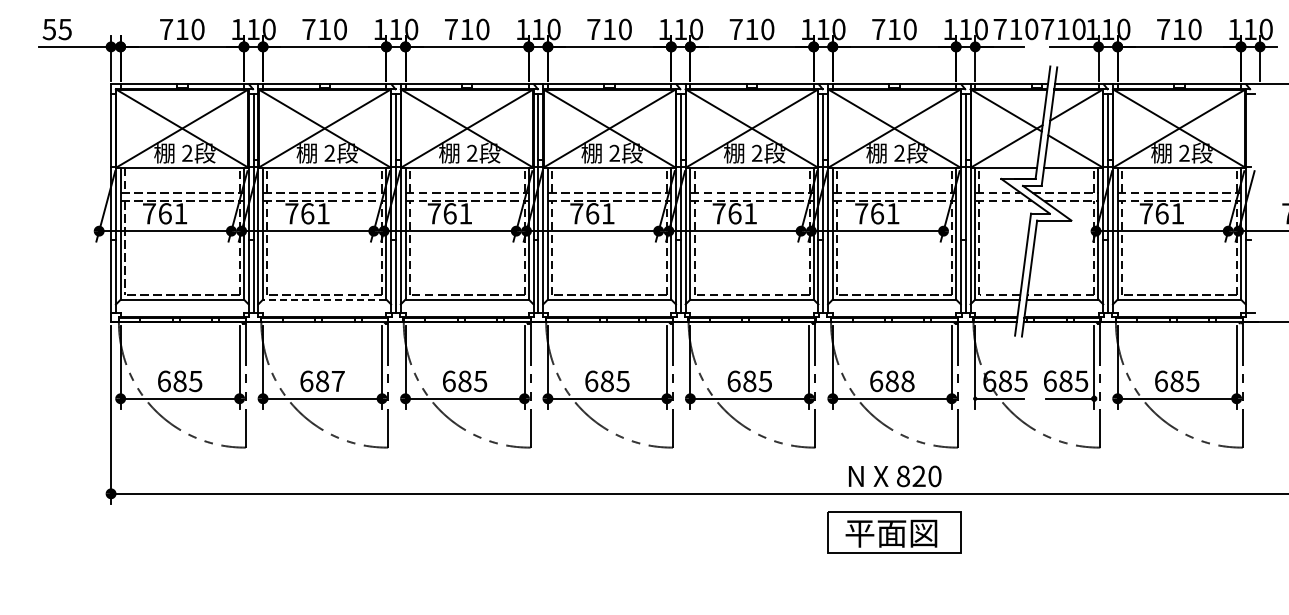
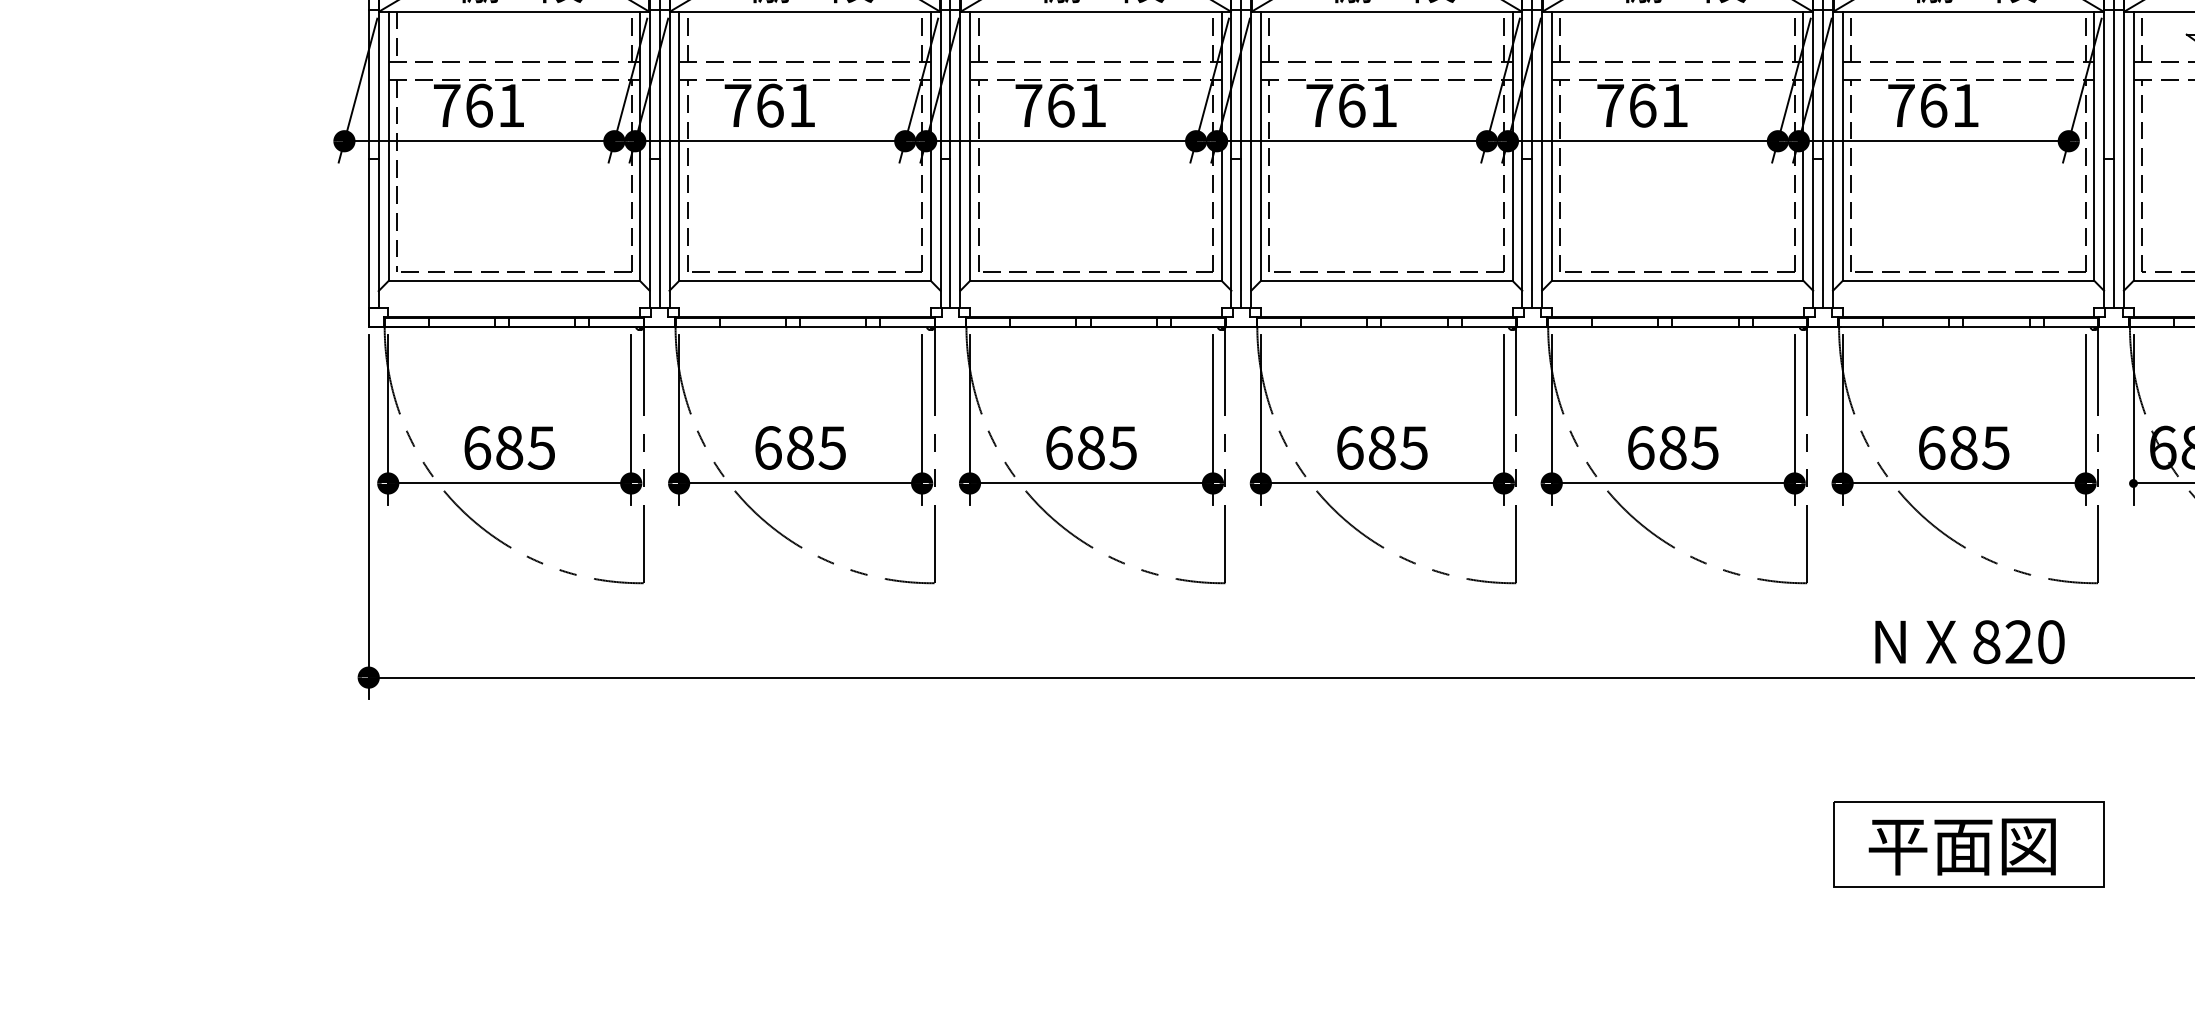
line: (324, 299) -> (804, 280), dashed -> solid
text: (907, 380) -> (1995, 446), 688 -> 685
text: (337, 381) -> (831, 448), 687 -> 685
part: (894, 532) -> (1968, 844), moved

